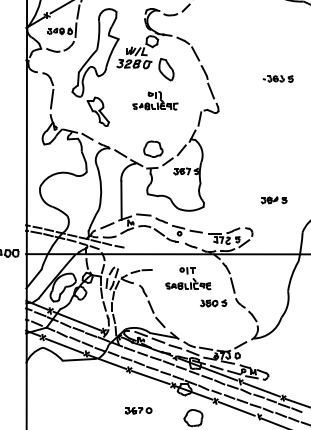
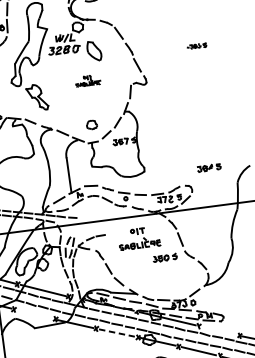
part: (277, 78) -> (196, 45), size x0.7
part: (155, 100) -> (88, 80), size x0.6
part: (153, 148) -> (91, 124), size x0.6
part: (274, 200) -> (209, 168), moved
line: (64, 345) -> (34, 314), removed
line: (150, 377) -> (116, 332), solid -> dashed
line: (261, 389) -> (218, 330), removed

